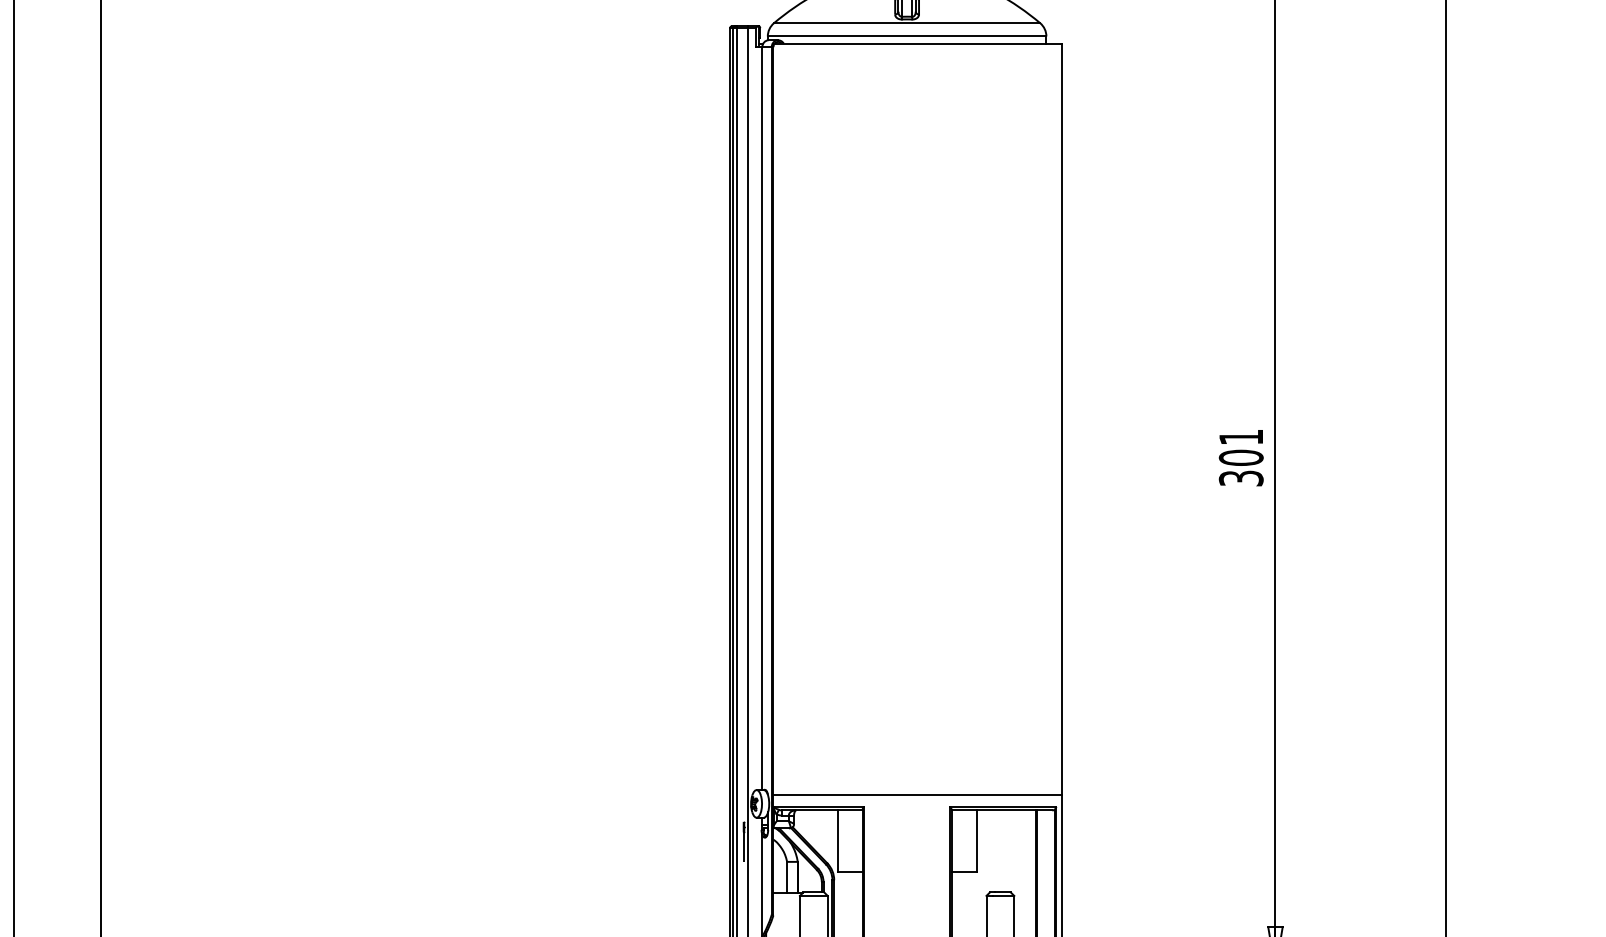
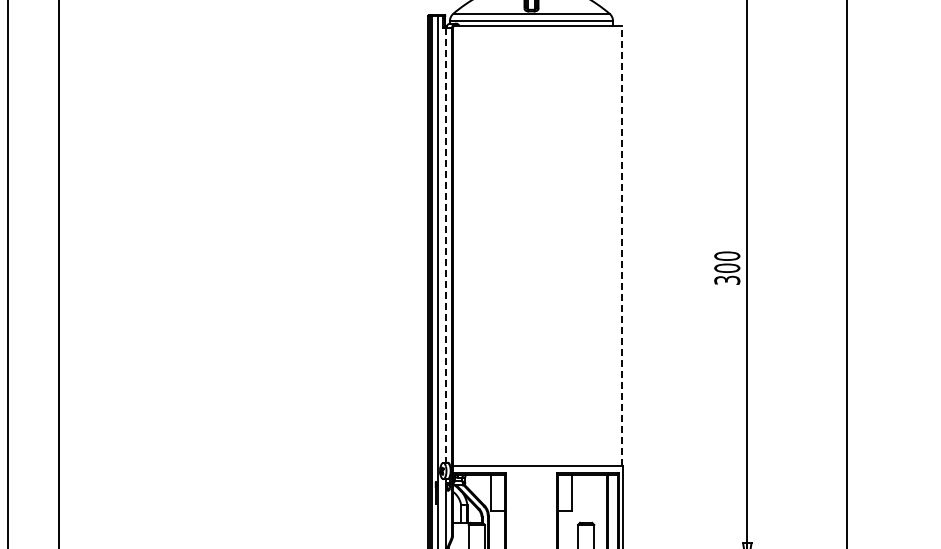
line: (762, 419) -> (446, 245), solid -> dashed
line: (1062, 419) -> (622, 245), solid -> dashed
text: (1241, 436) -> (727, 255), 301 -> 300

